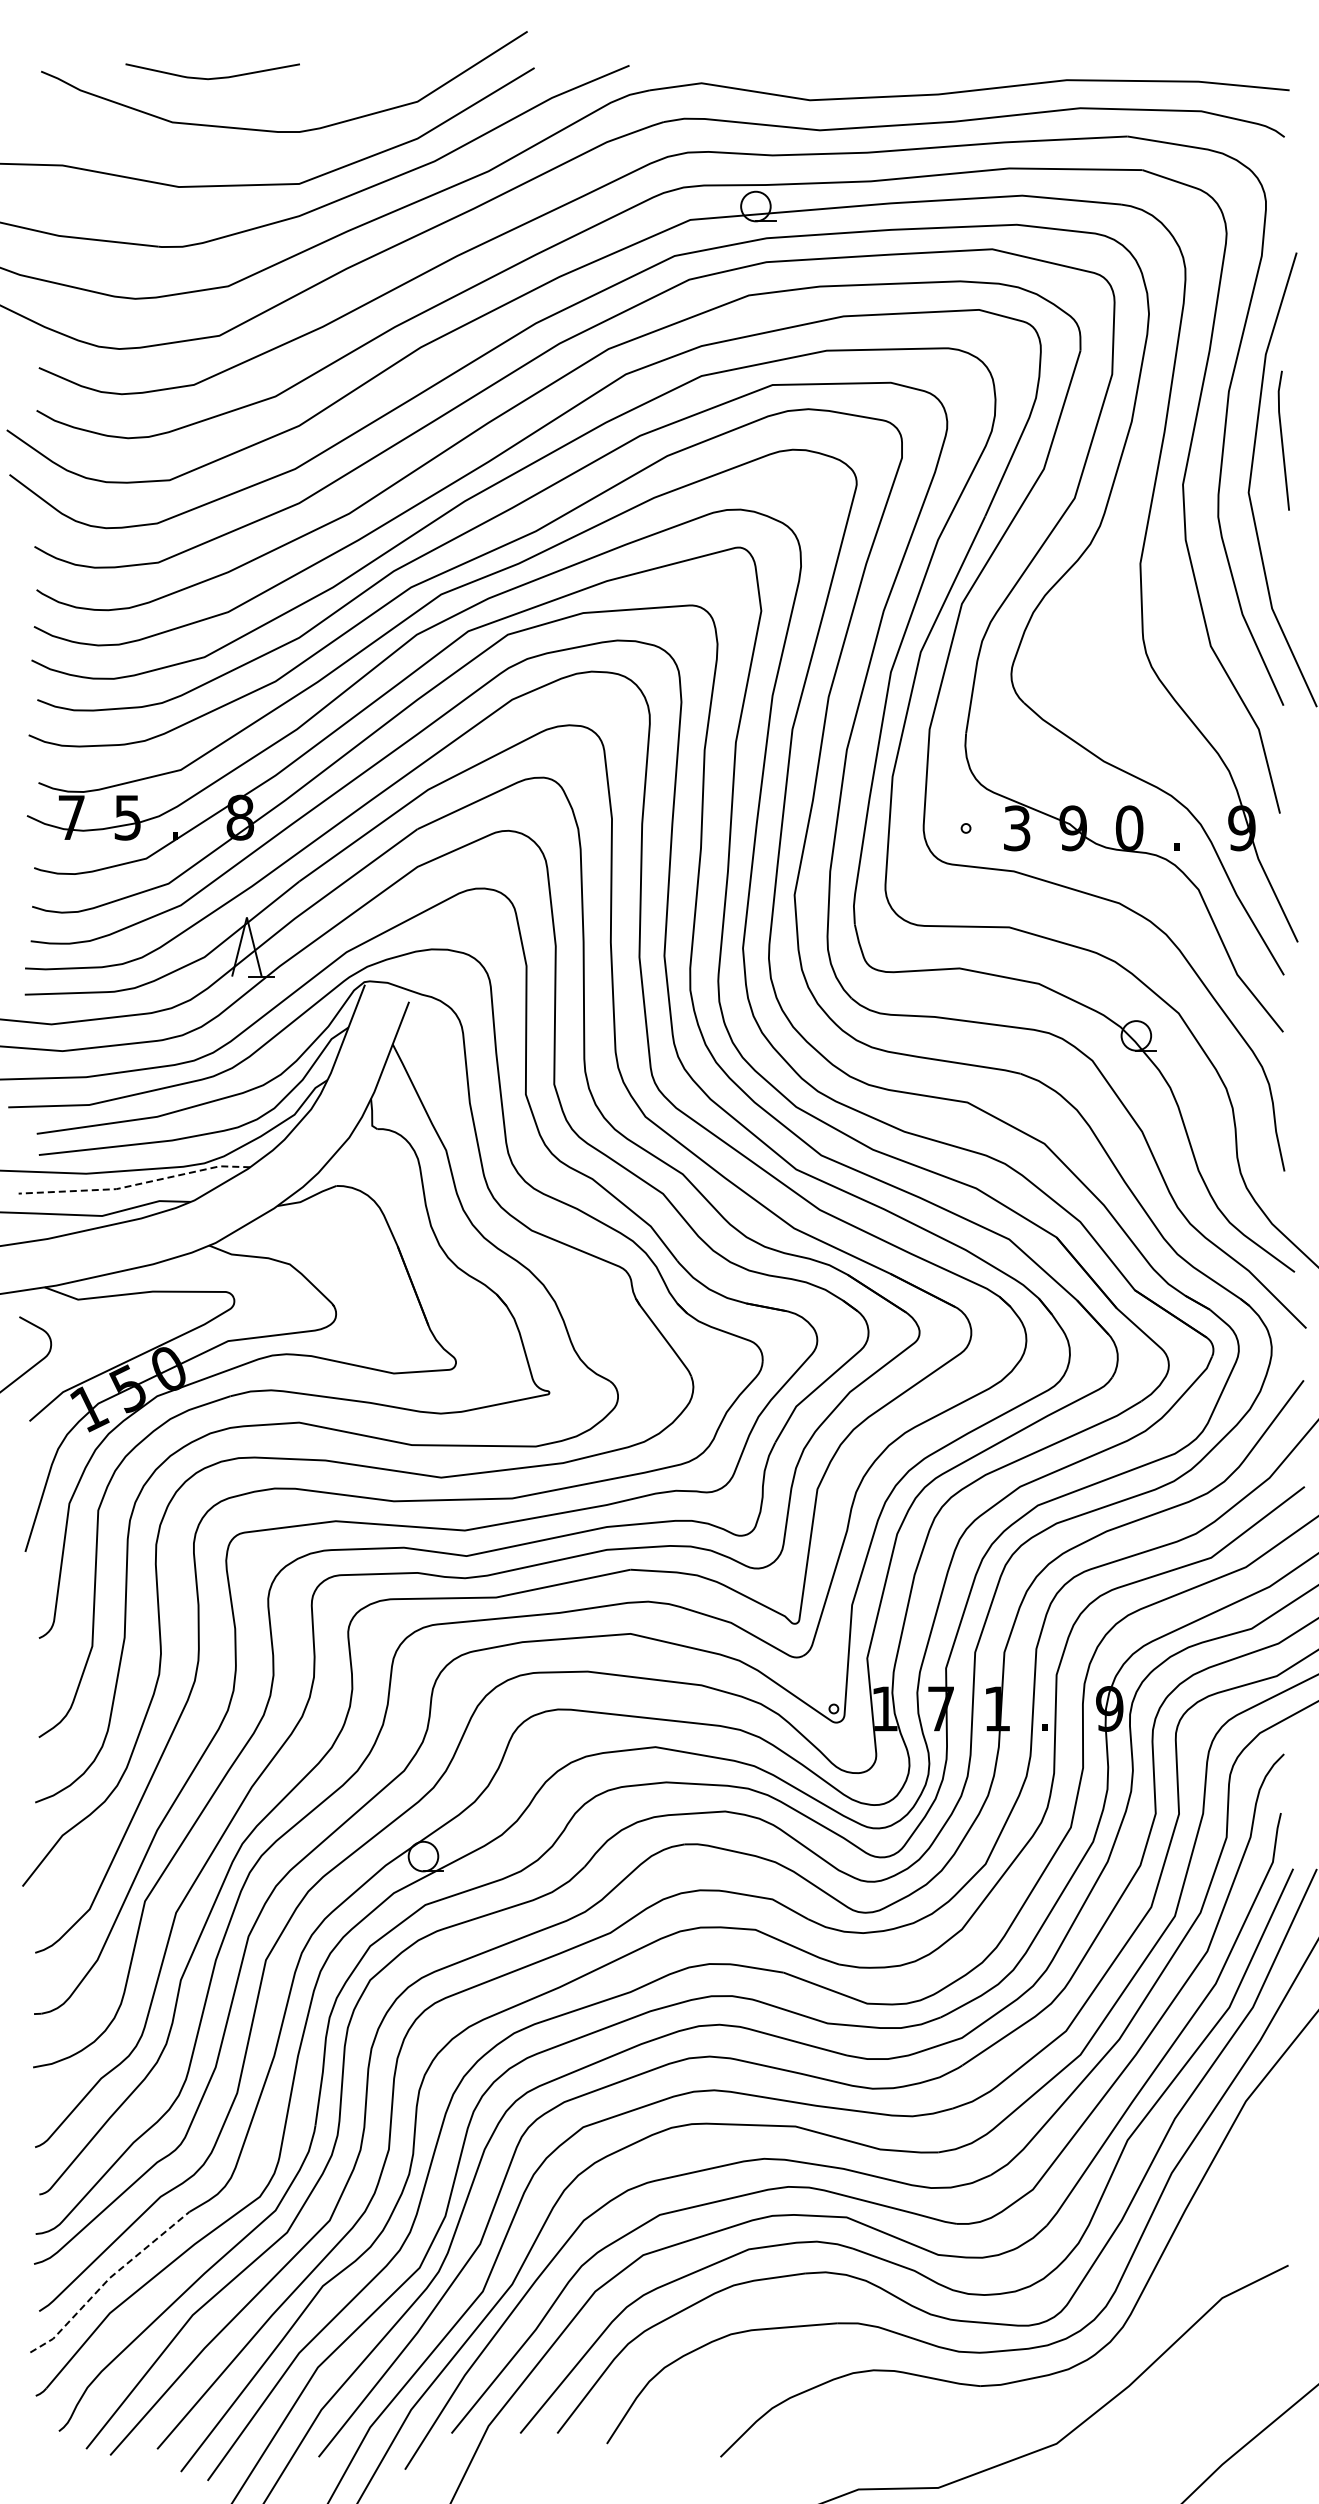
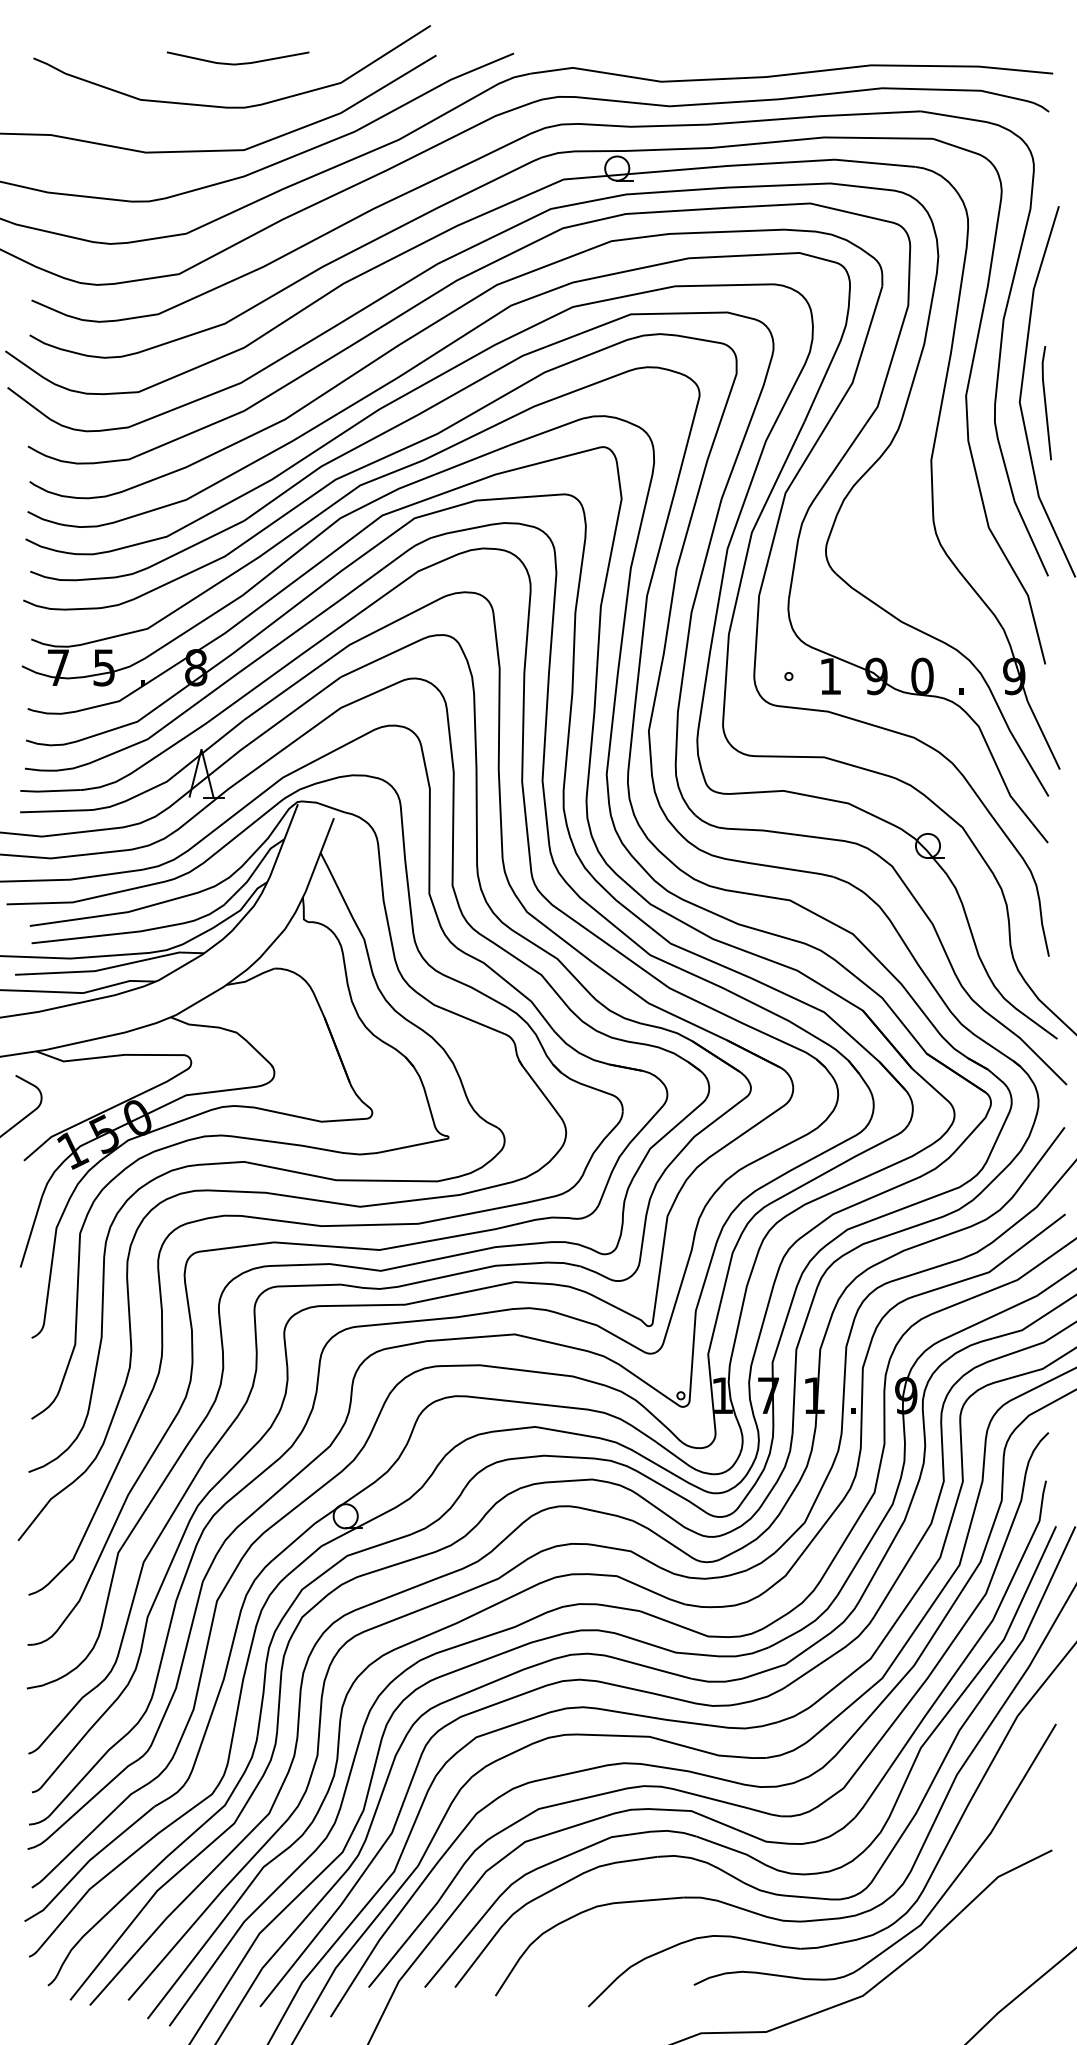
curve: (212, 77) -> (237, 63), moved
line: (1282, 440) -> (1045, 402), moved
text: (1017, 828) -> (830, 676), 3 -> 1
line: (134, 1185) -> (109, 968), dashed -> solid
line: (107, 2280) -> (87, 1862), dashed -> solid
curve: (1148, 2327) -> (937, 1900), added

